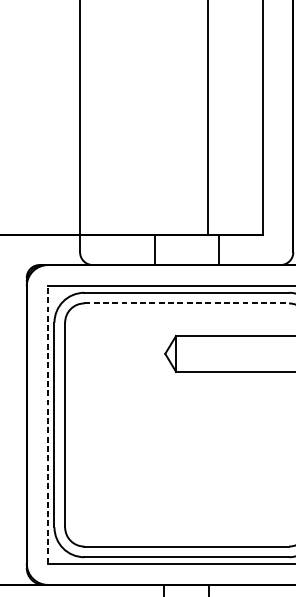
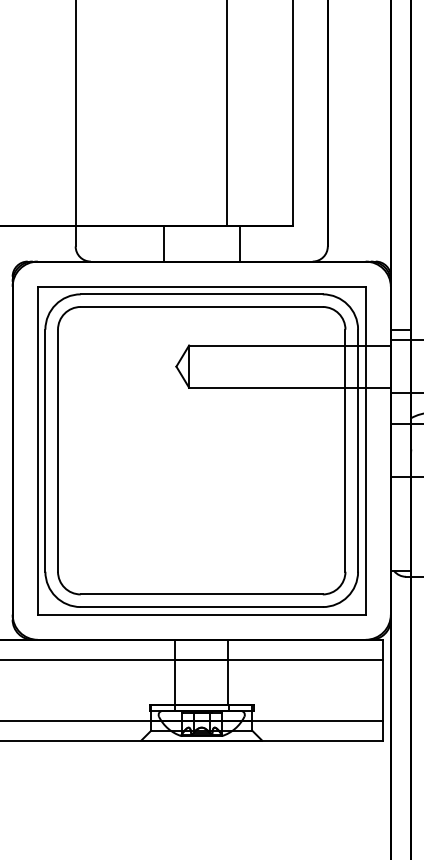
line: (187, 303) -> (202, 306), dashed -> solid
line: (47, 424) -> (37, 450), dashed -> solid

